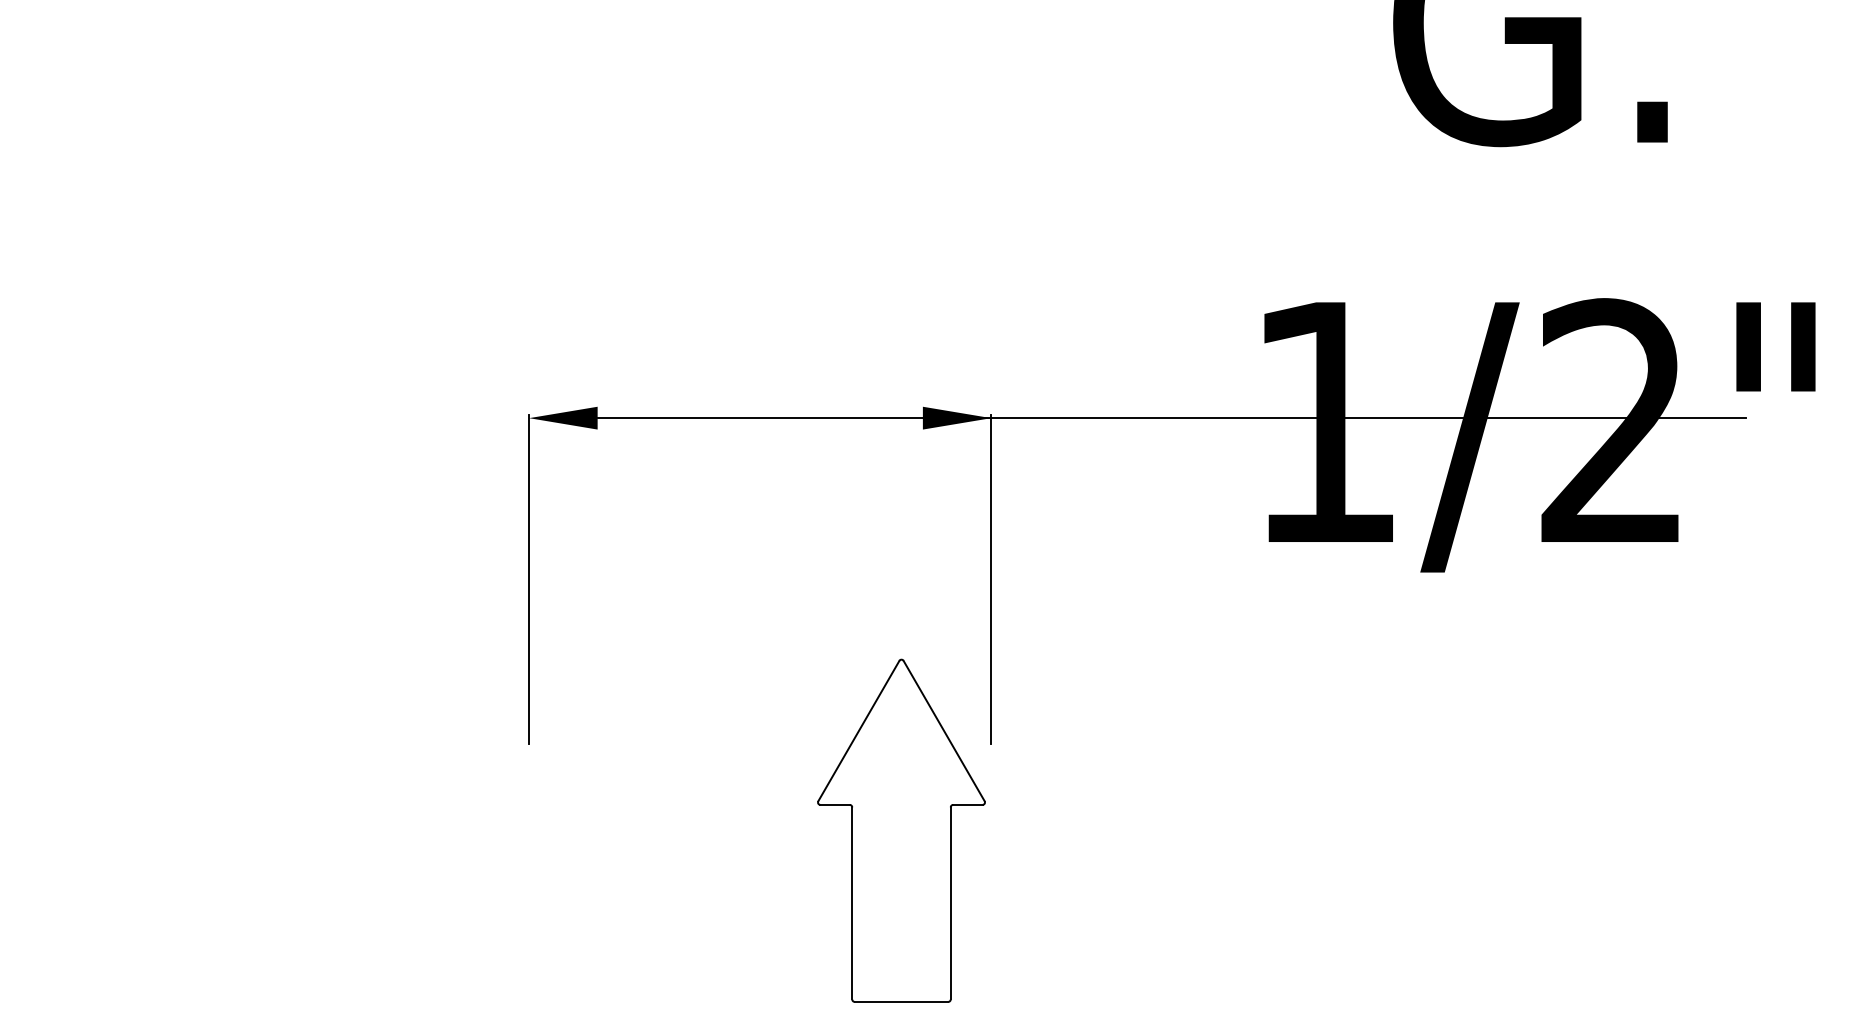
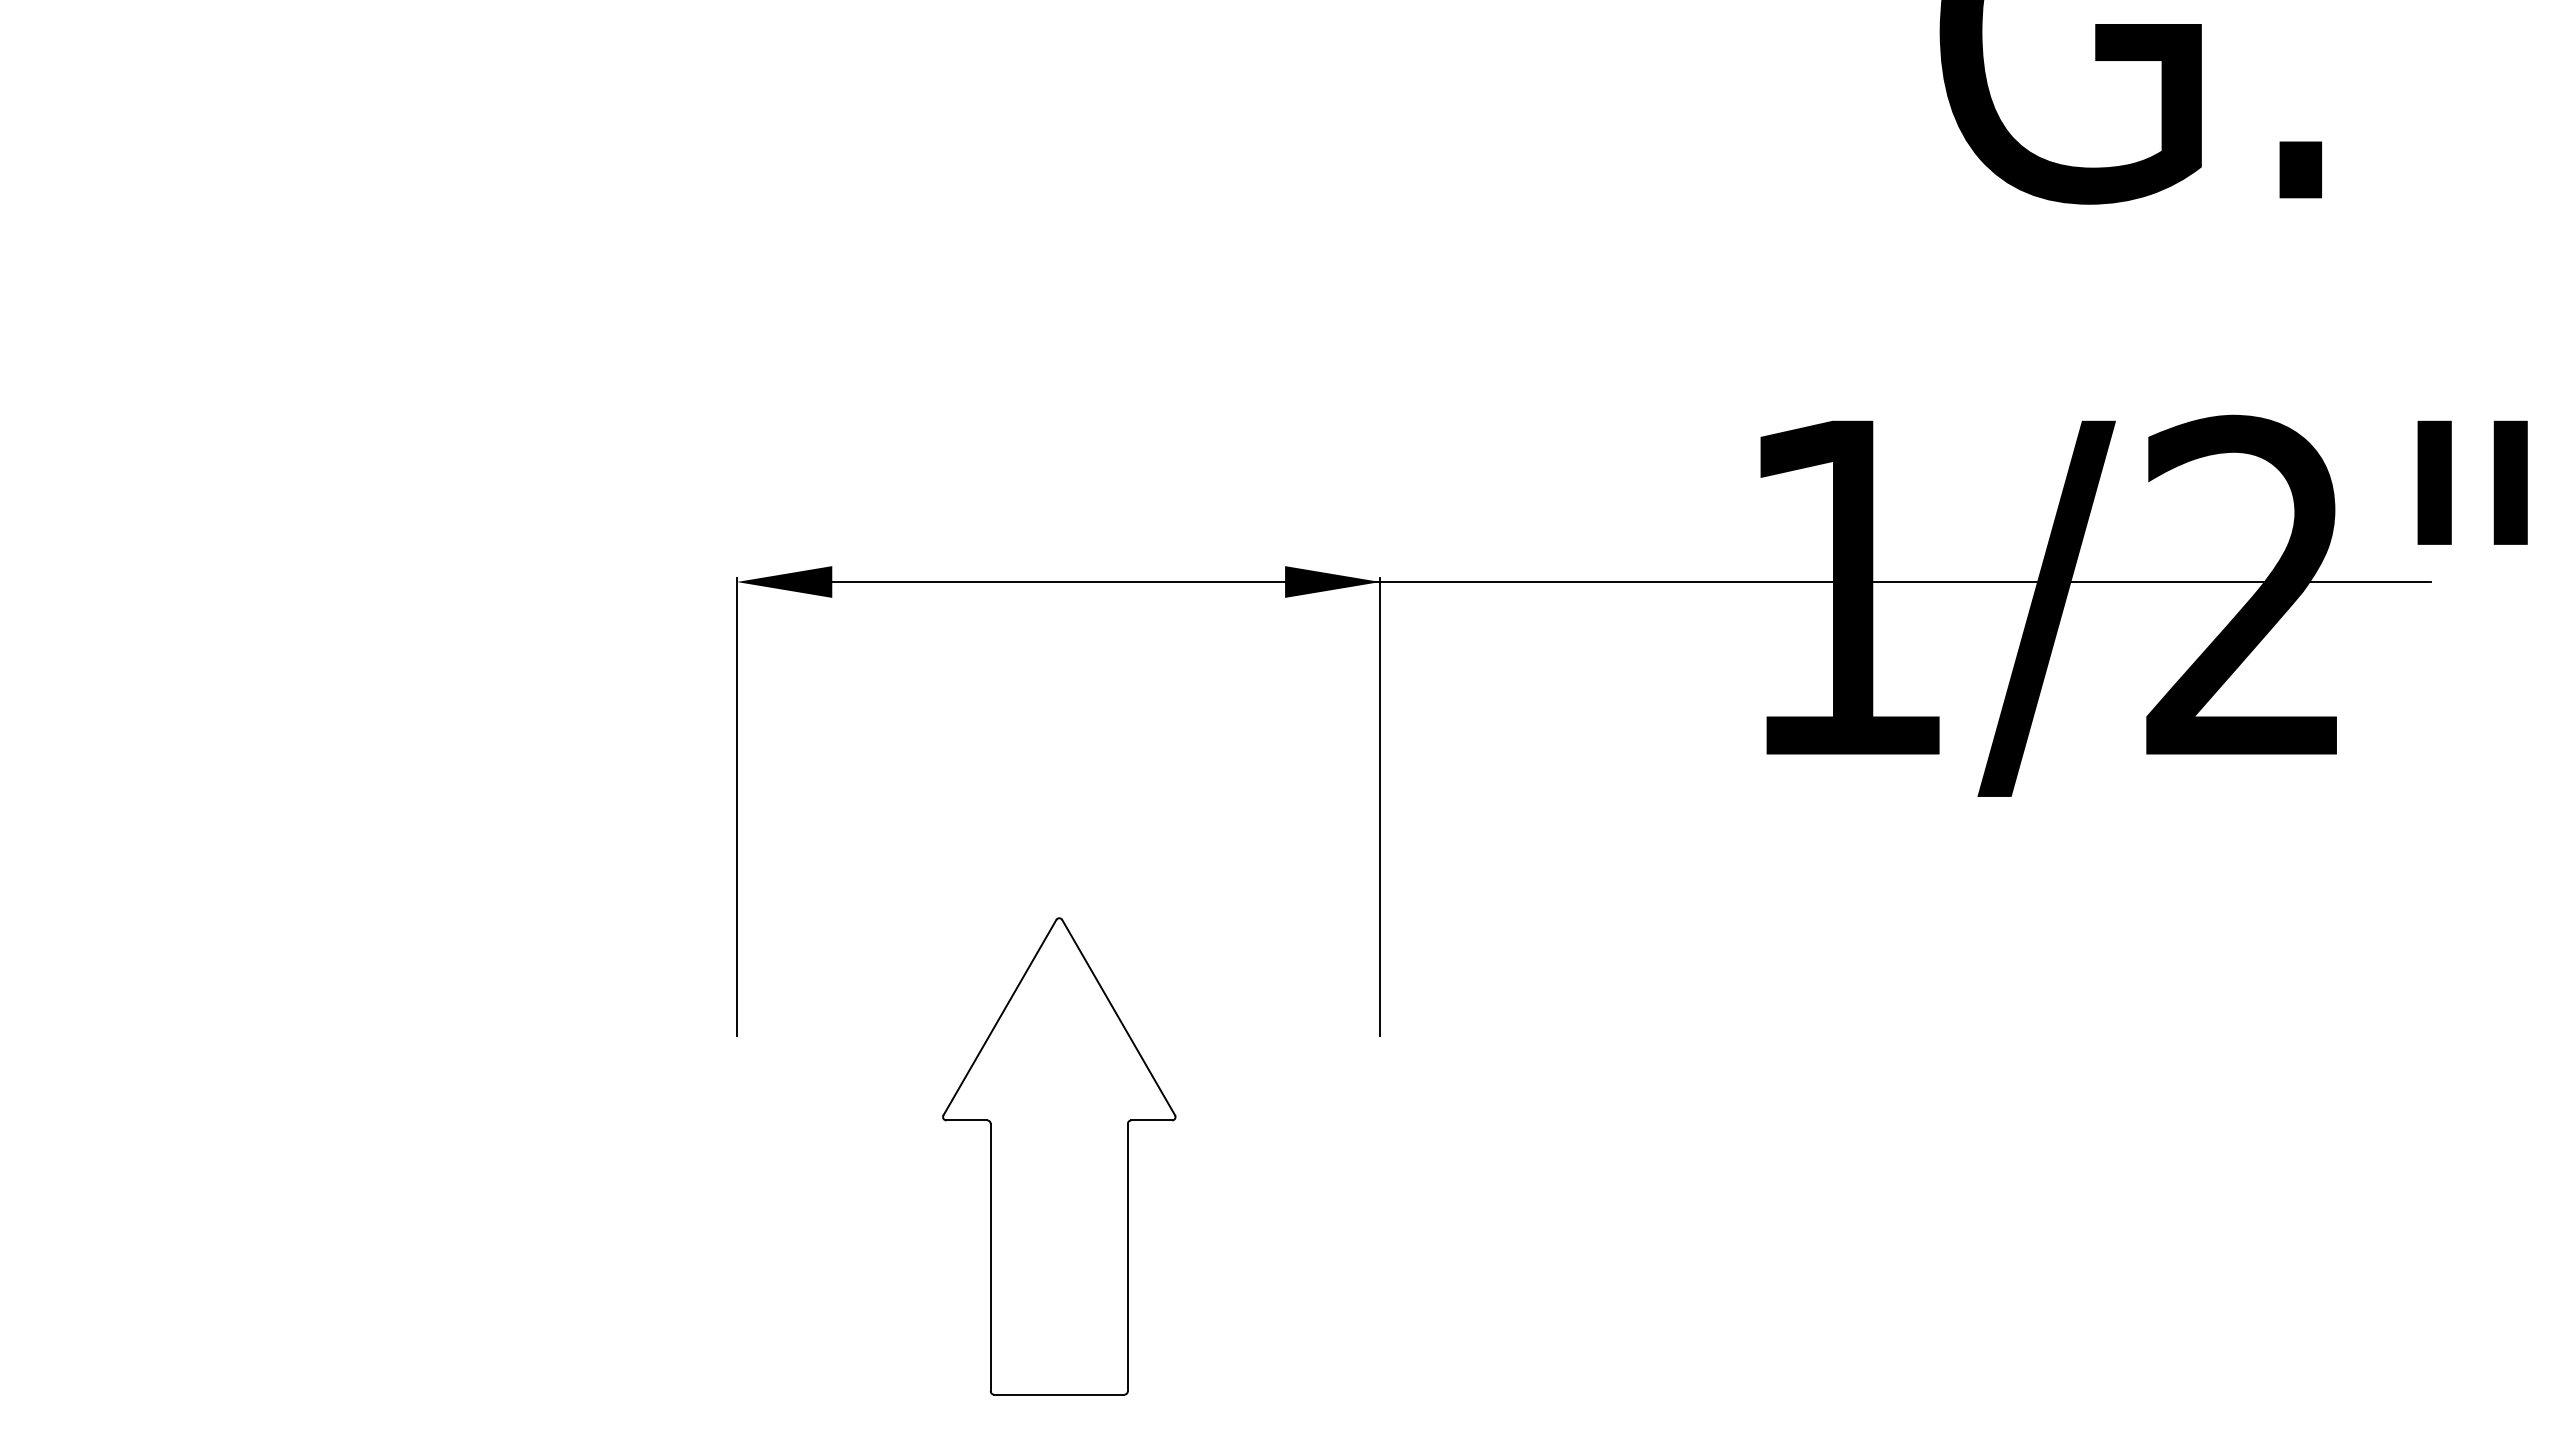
part: (901, 830) -> (1059, 1156), moved

